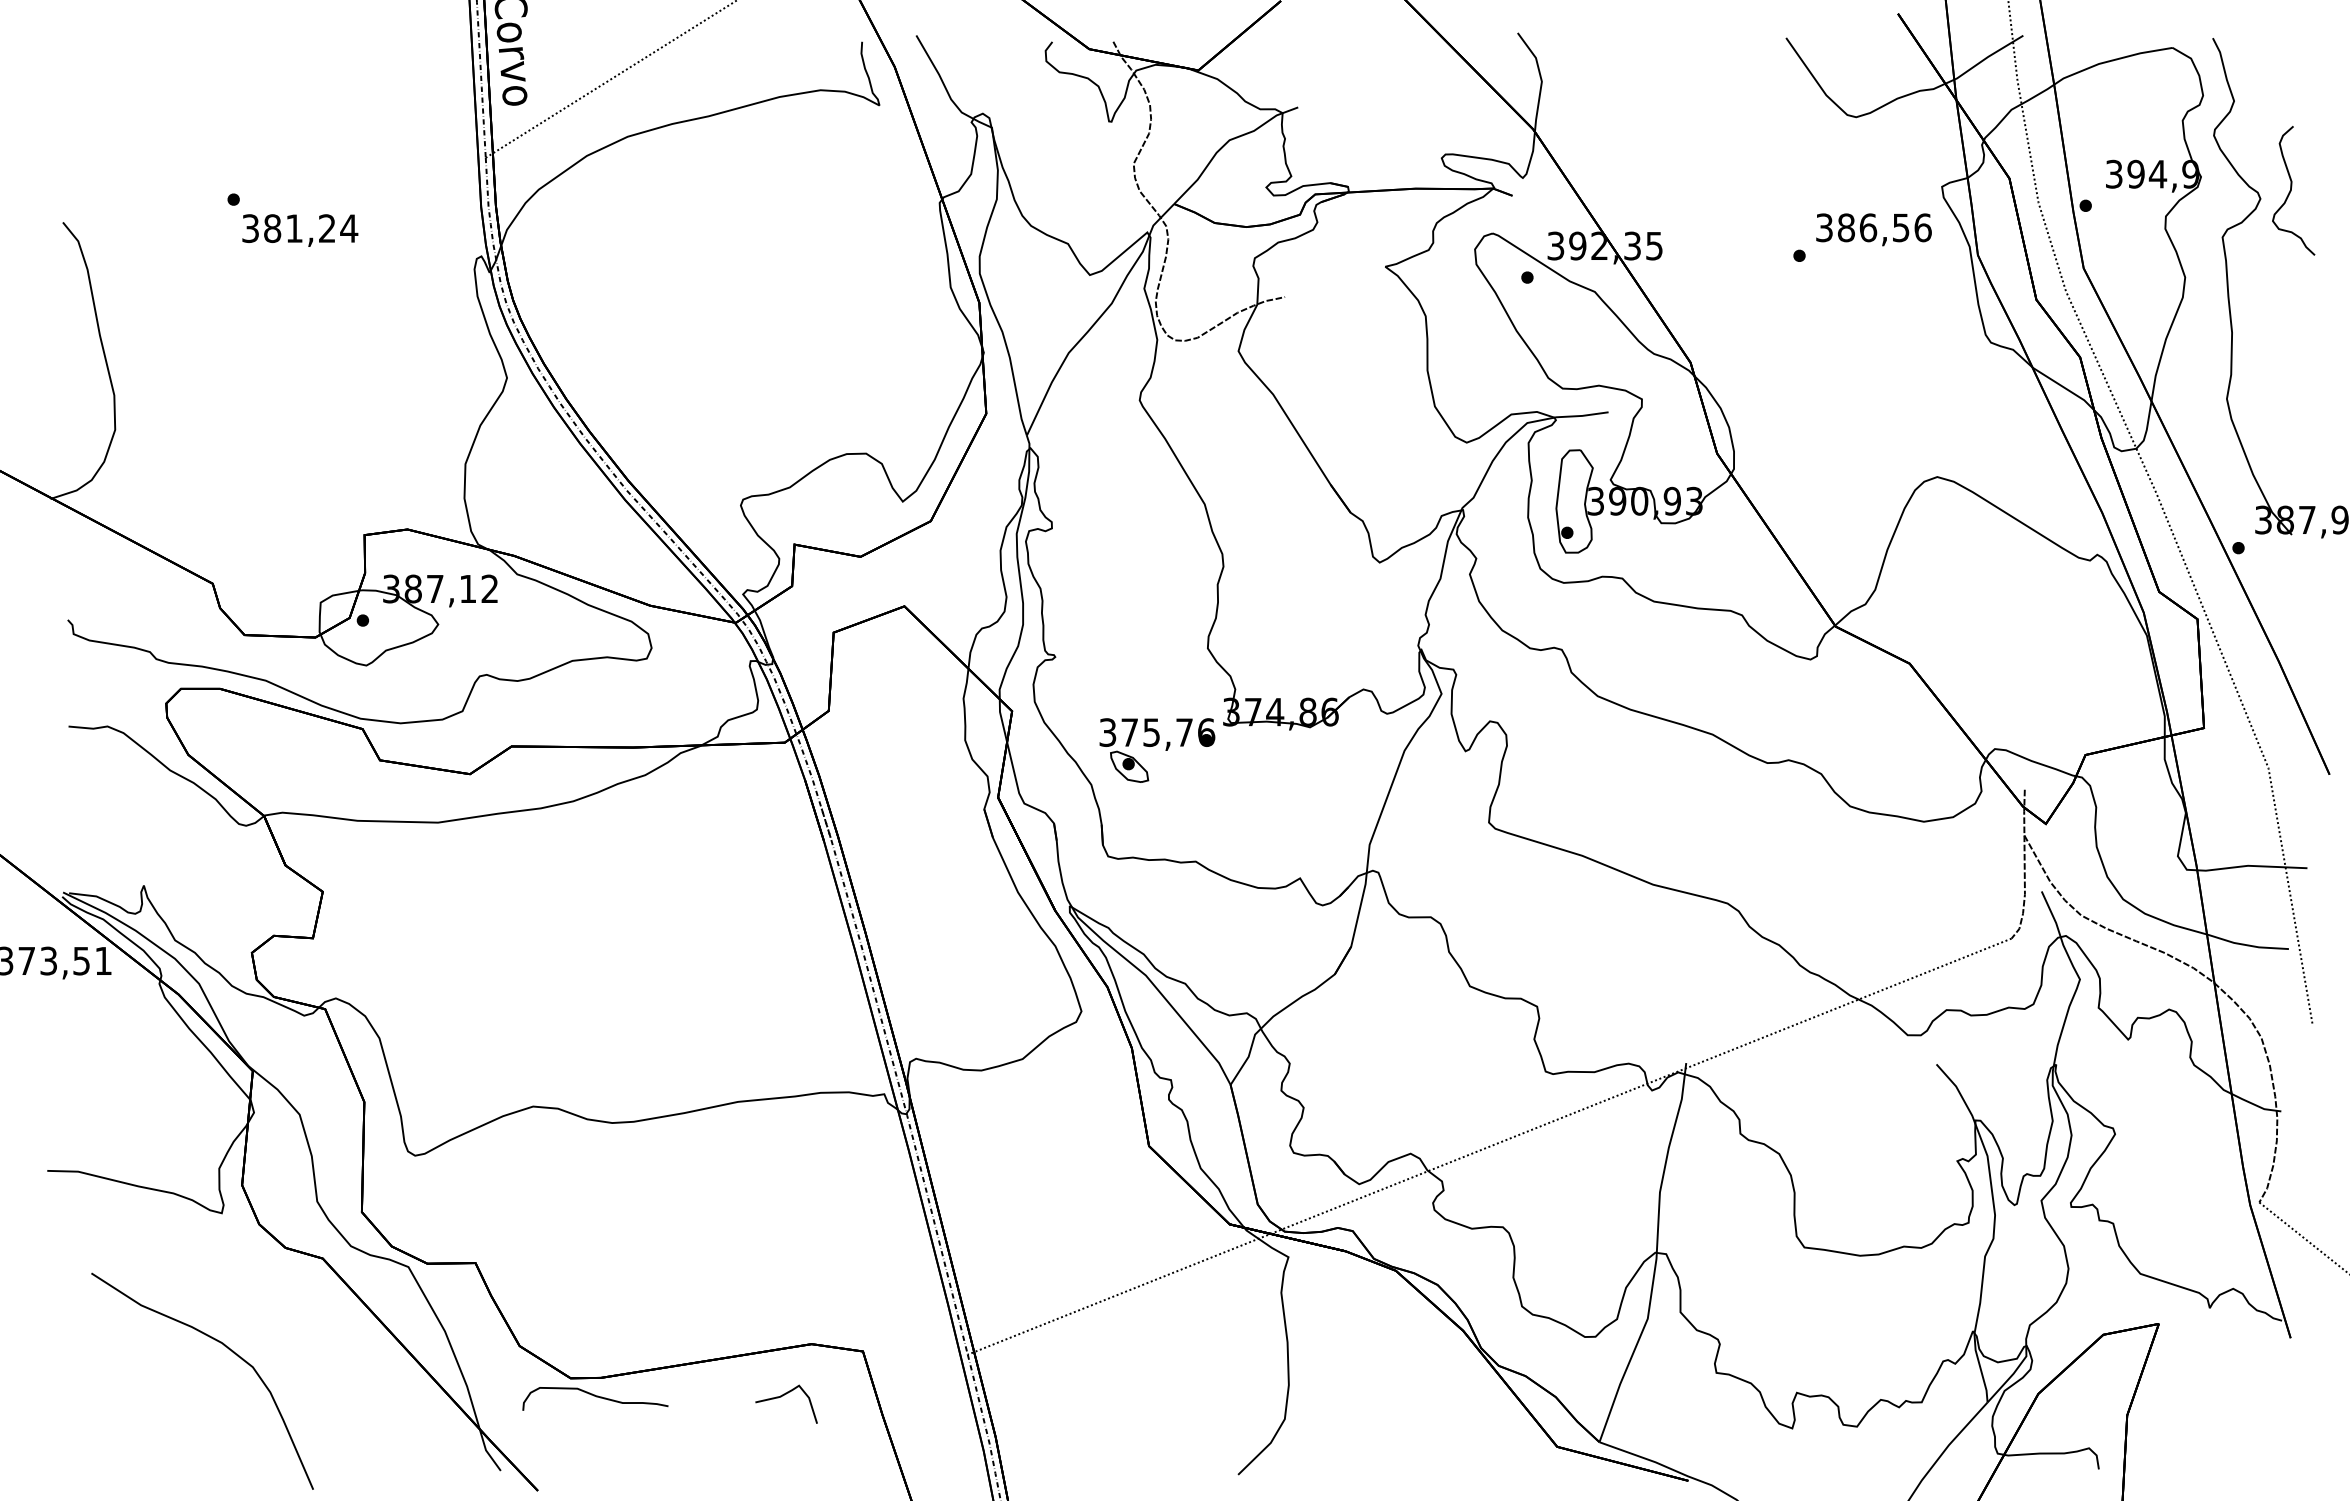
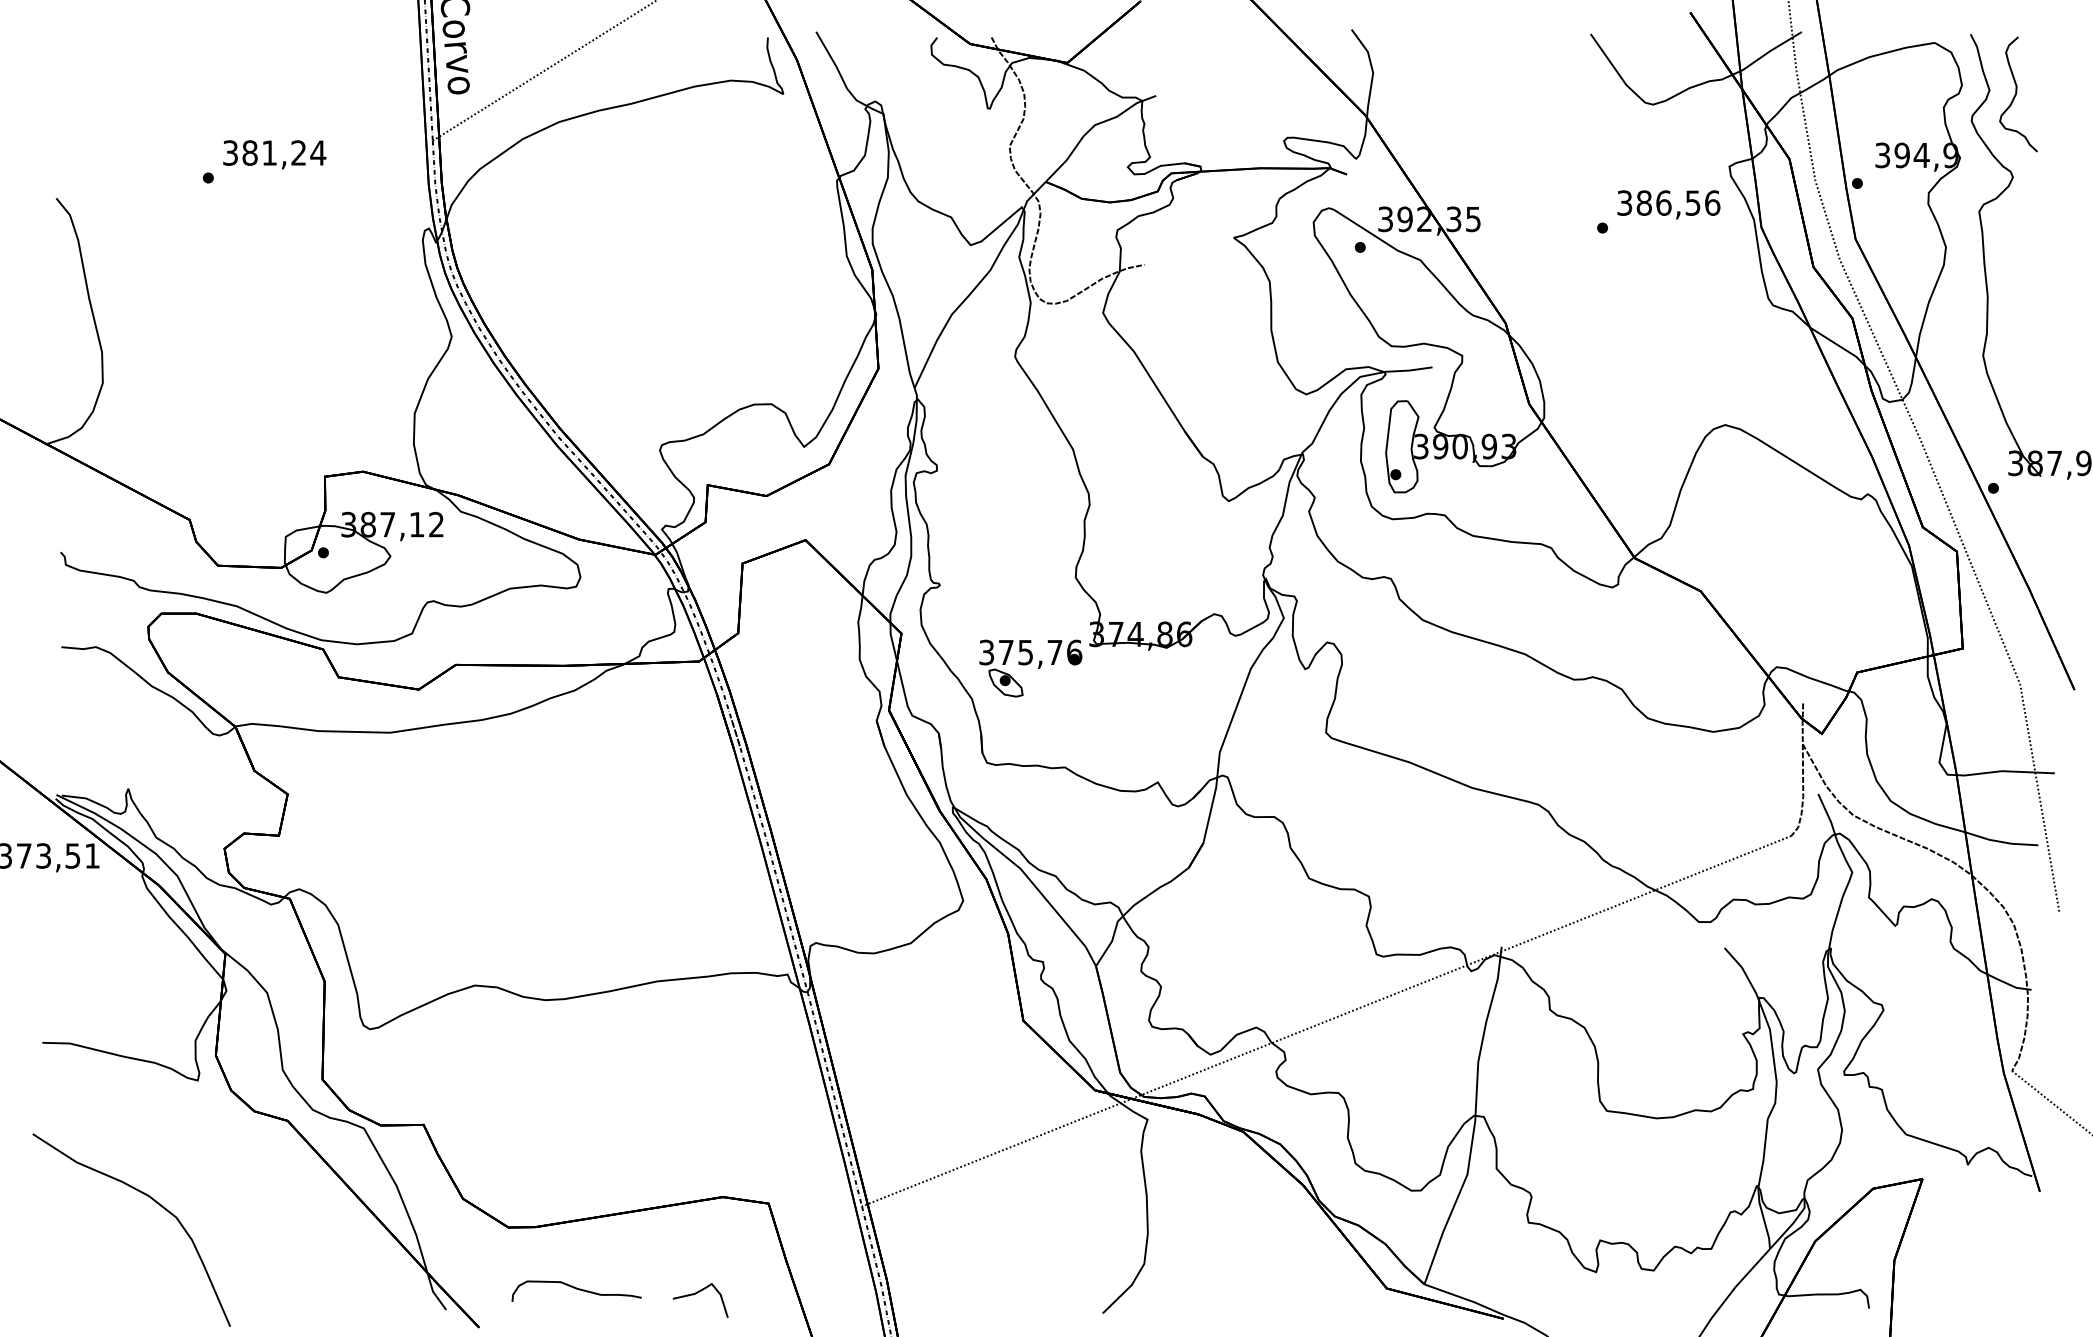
curve: (2291, 190) -> (2016, 94), moved
text: (300, 230) -> (274, 154), moved
curve: (229, 1350) -> (155, 1202), moved
curve: (783, 1396) -> (697, 1293), moved
curve: (596, 1397) -> (577, 1289), moved

